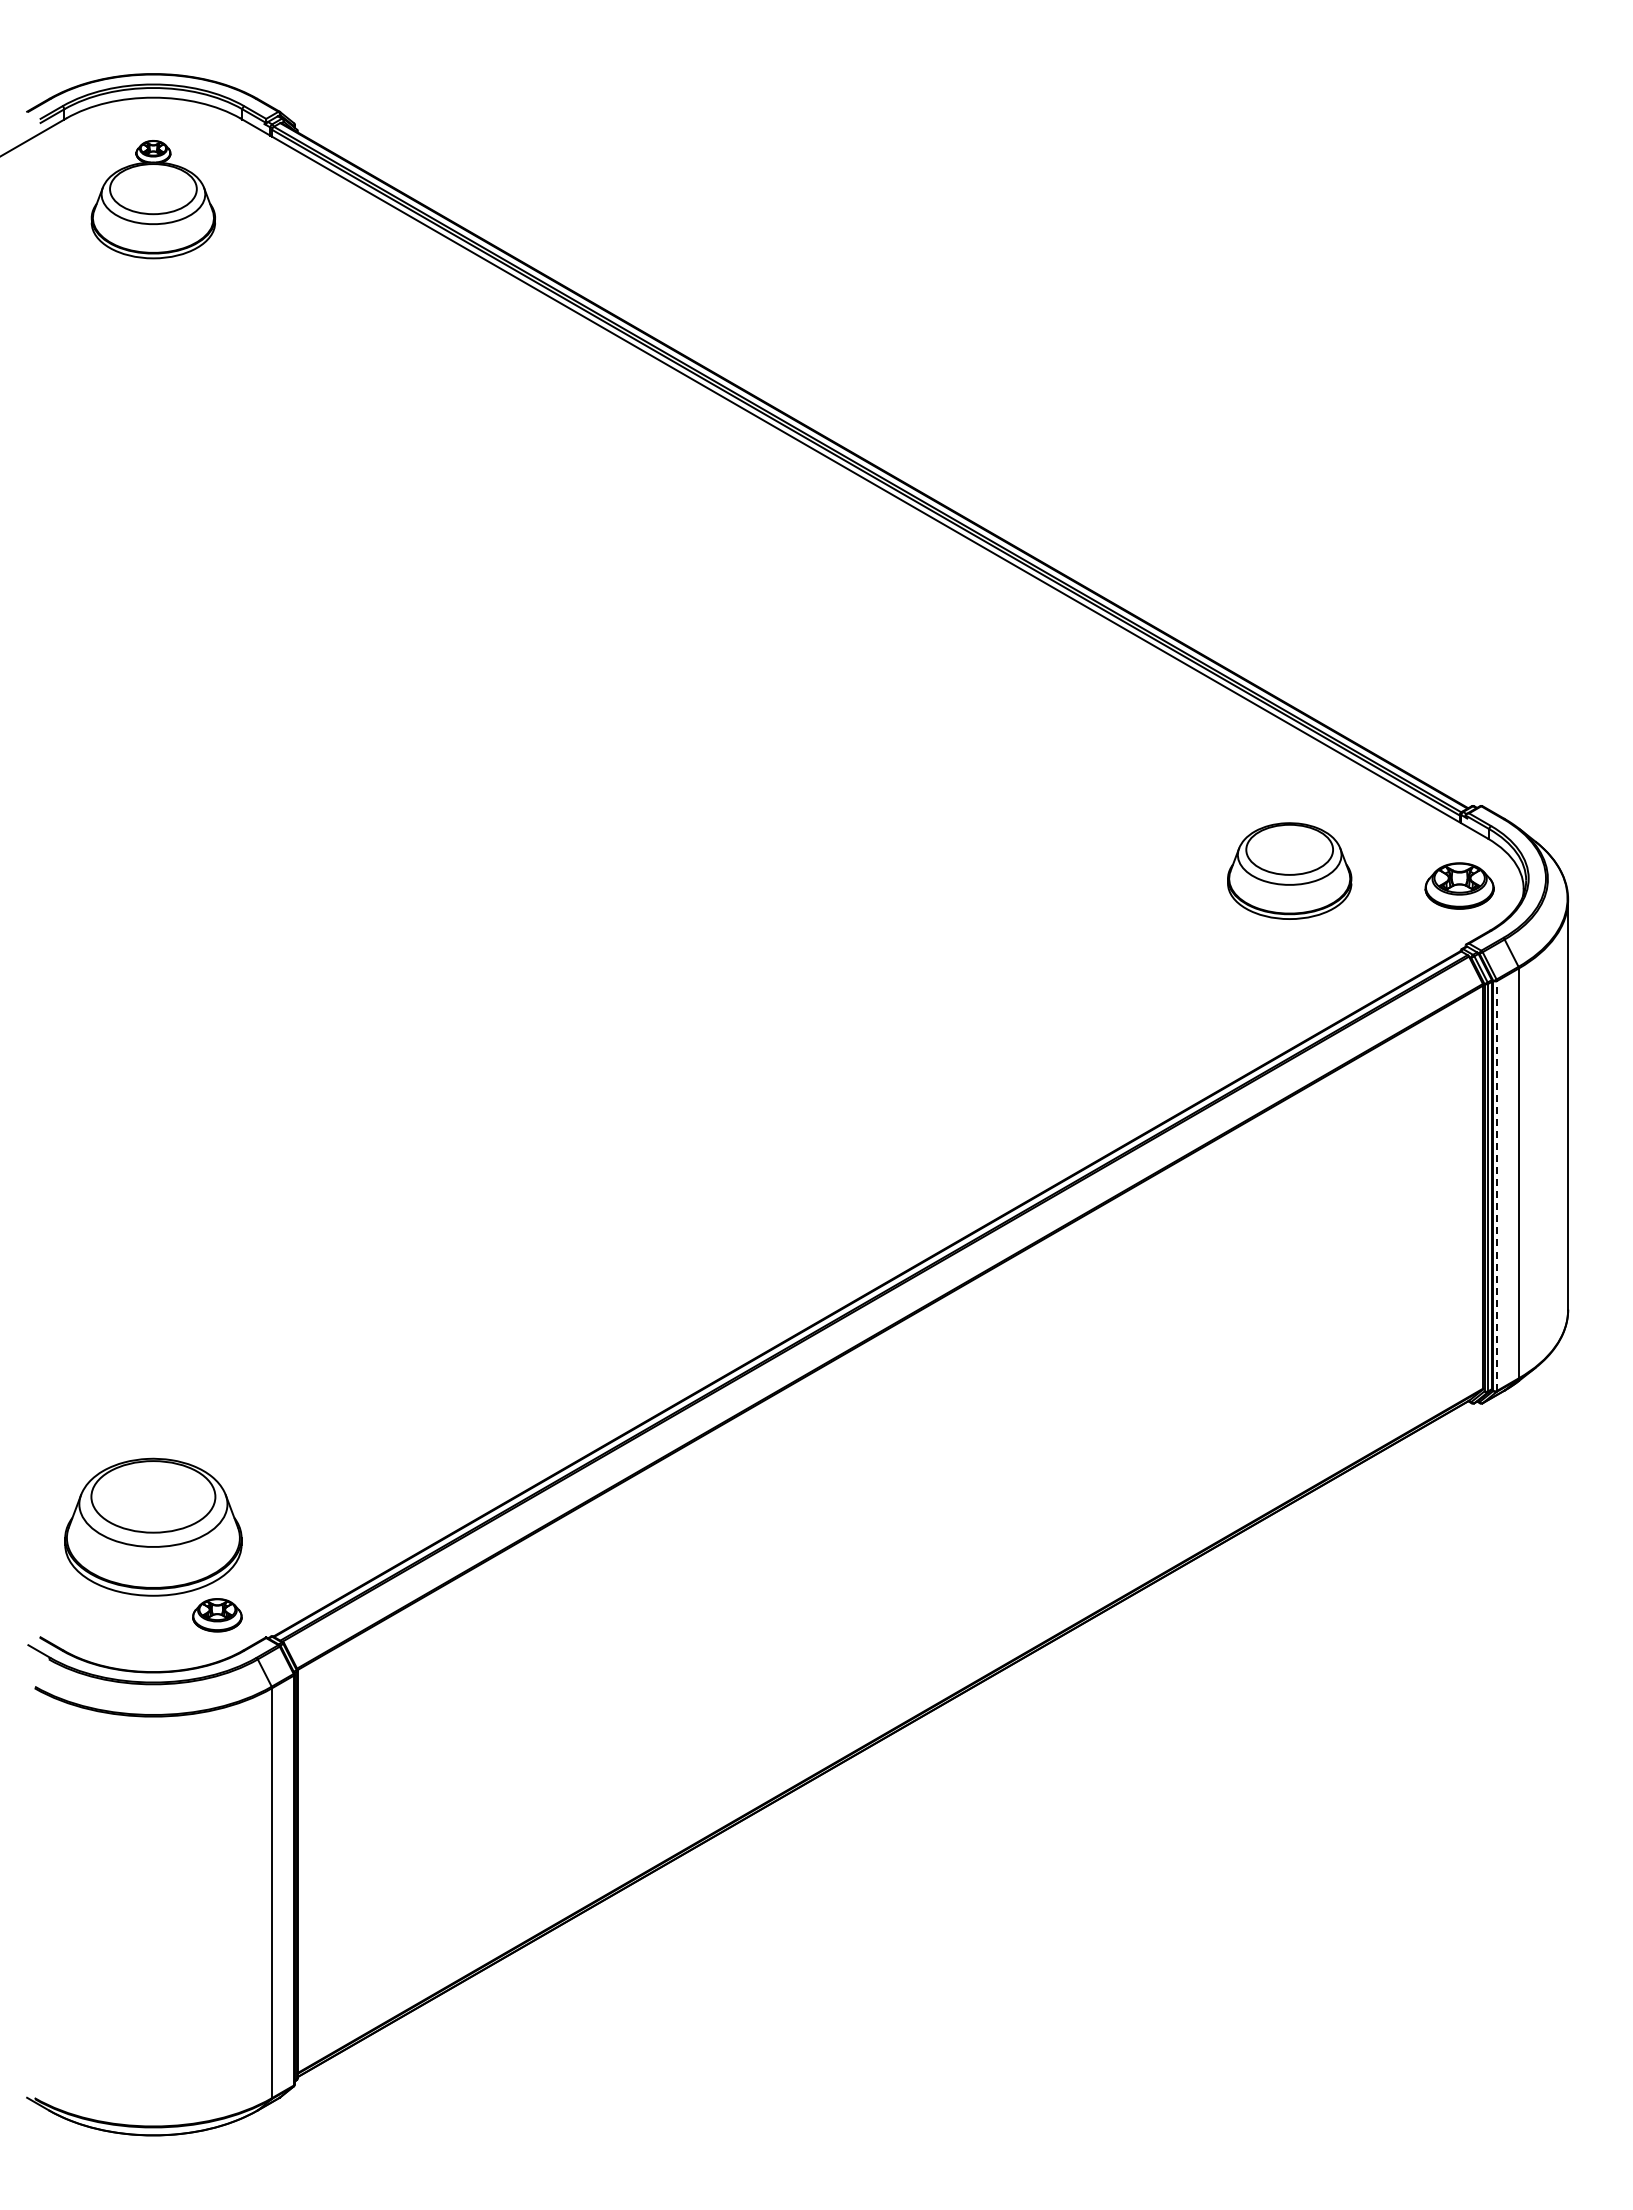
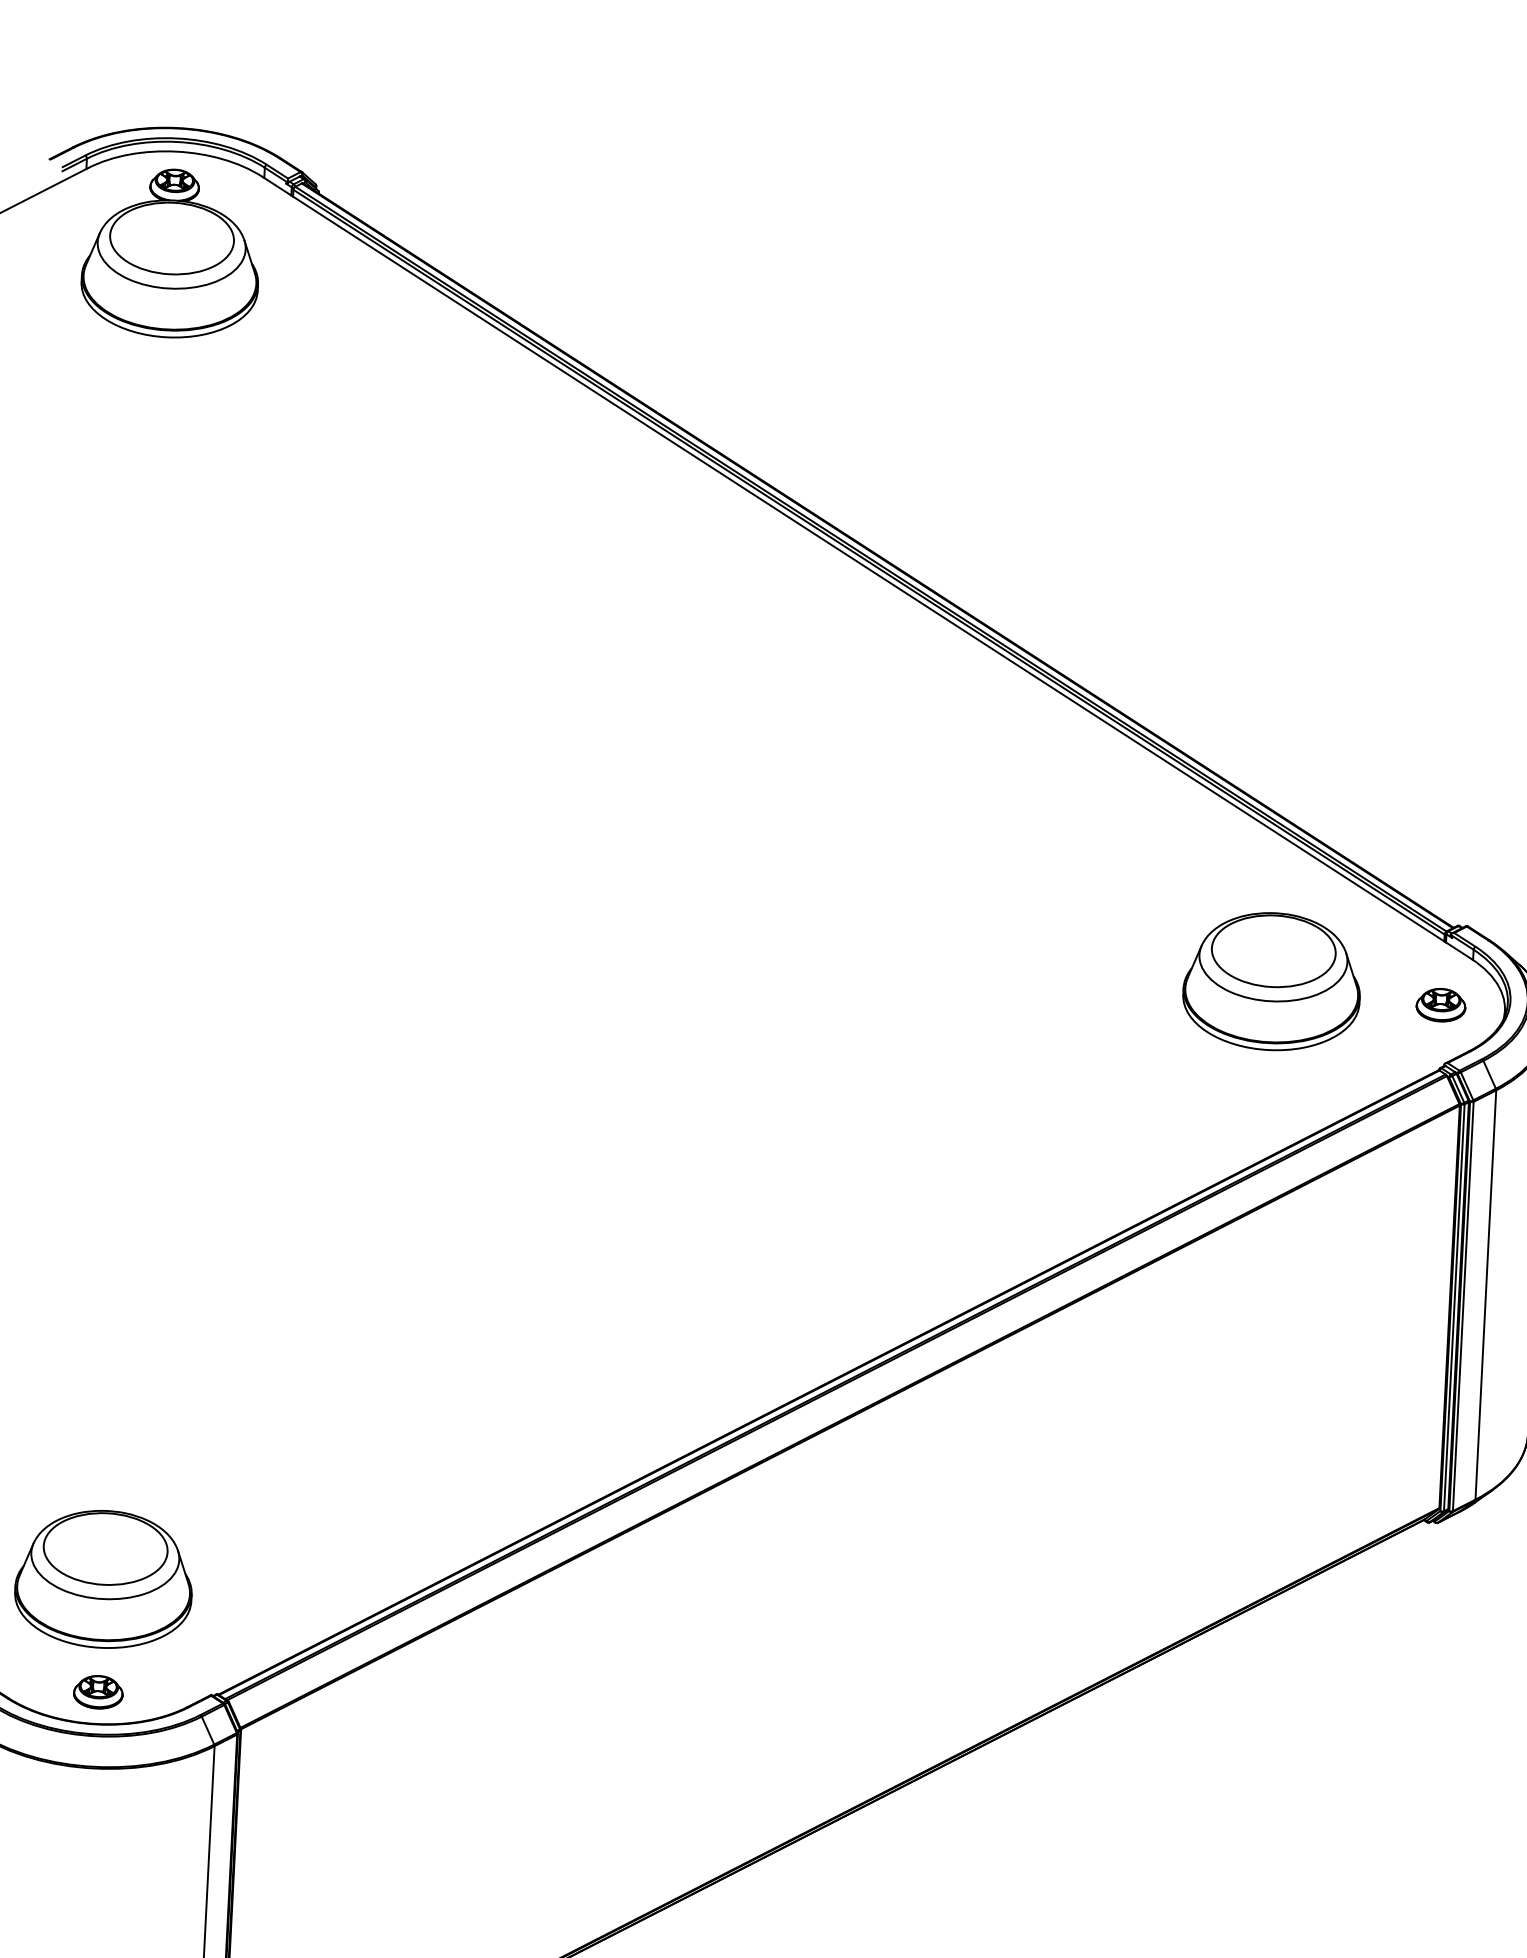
part: (153, 199) -> (171, 253), size x1.43
part: (1289, 870) -> (1272, 980), size x1.43
part: (1459, 886) -> (1440, 1005), size x0.71
line: (1497, 1185) -> (1463, 1306), dashed -> solid
part: (217, 1615) -> (98, 1692), moved

